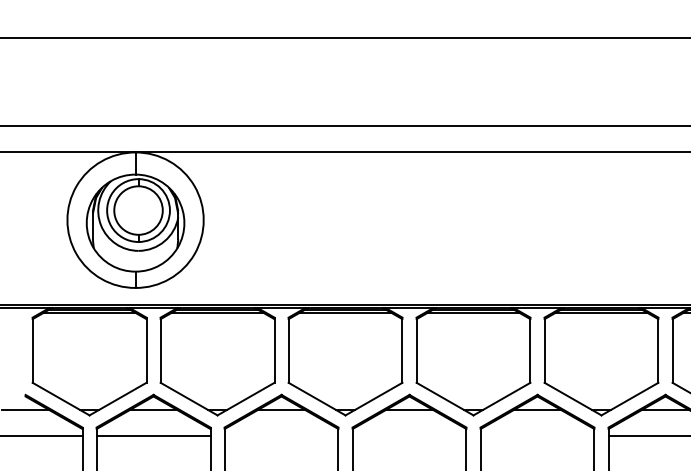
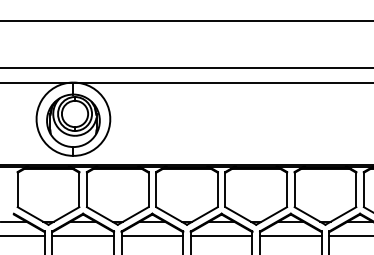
line: (281, 435) -> (152, 235), added
line: (409, 435) -> (221, 235), added
line: (536, 435) -> (290, 235), added

